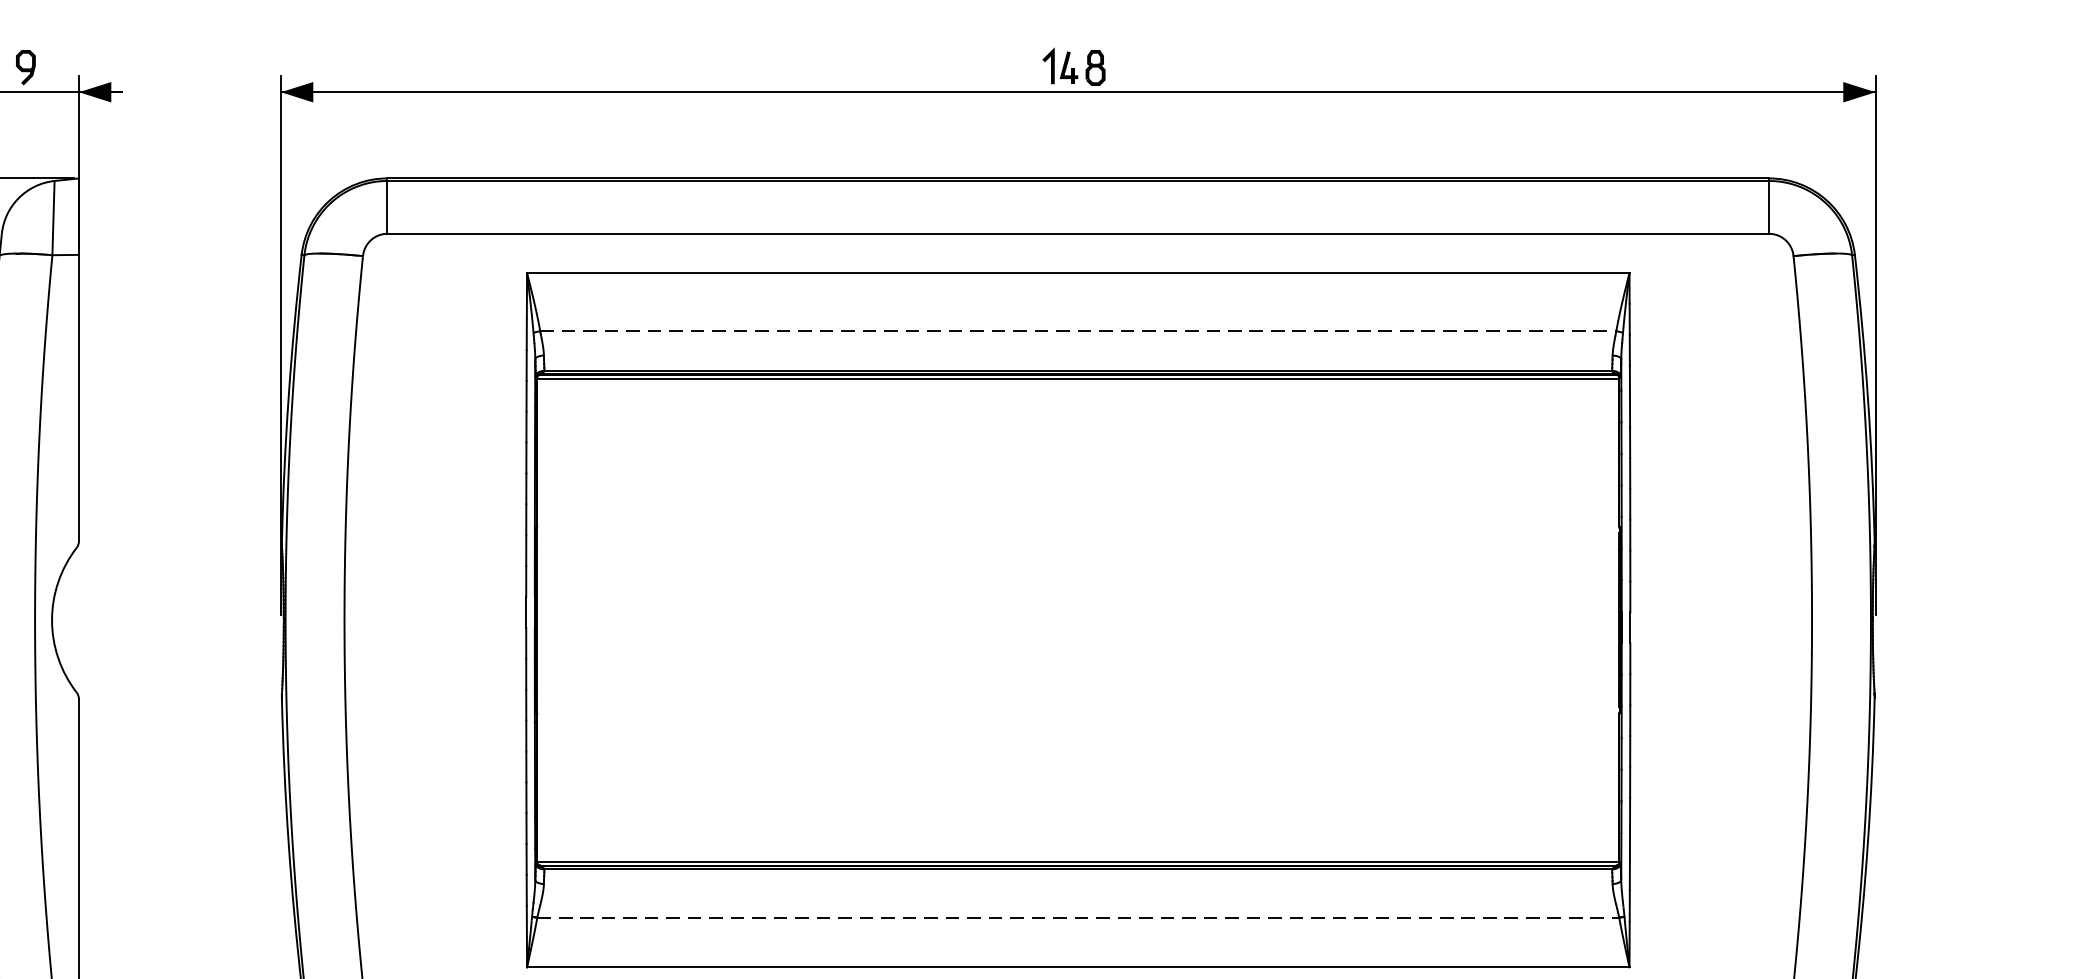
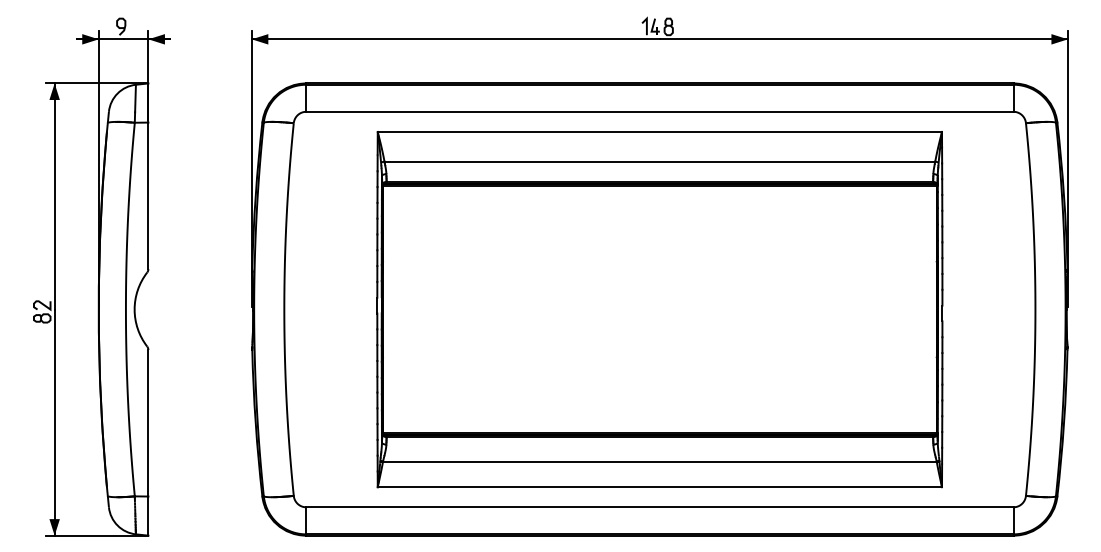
line: (1079, 330) -> (660, 161), dashed -> solid
line: (1077, 917) -> (659, 461), dashed -> solid

